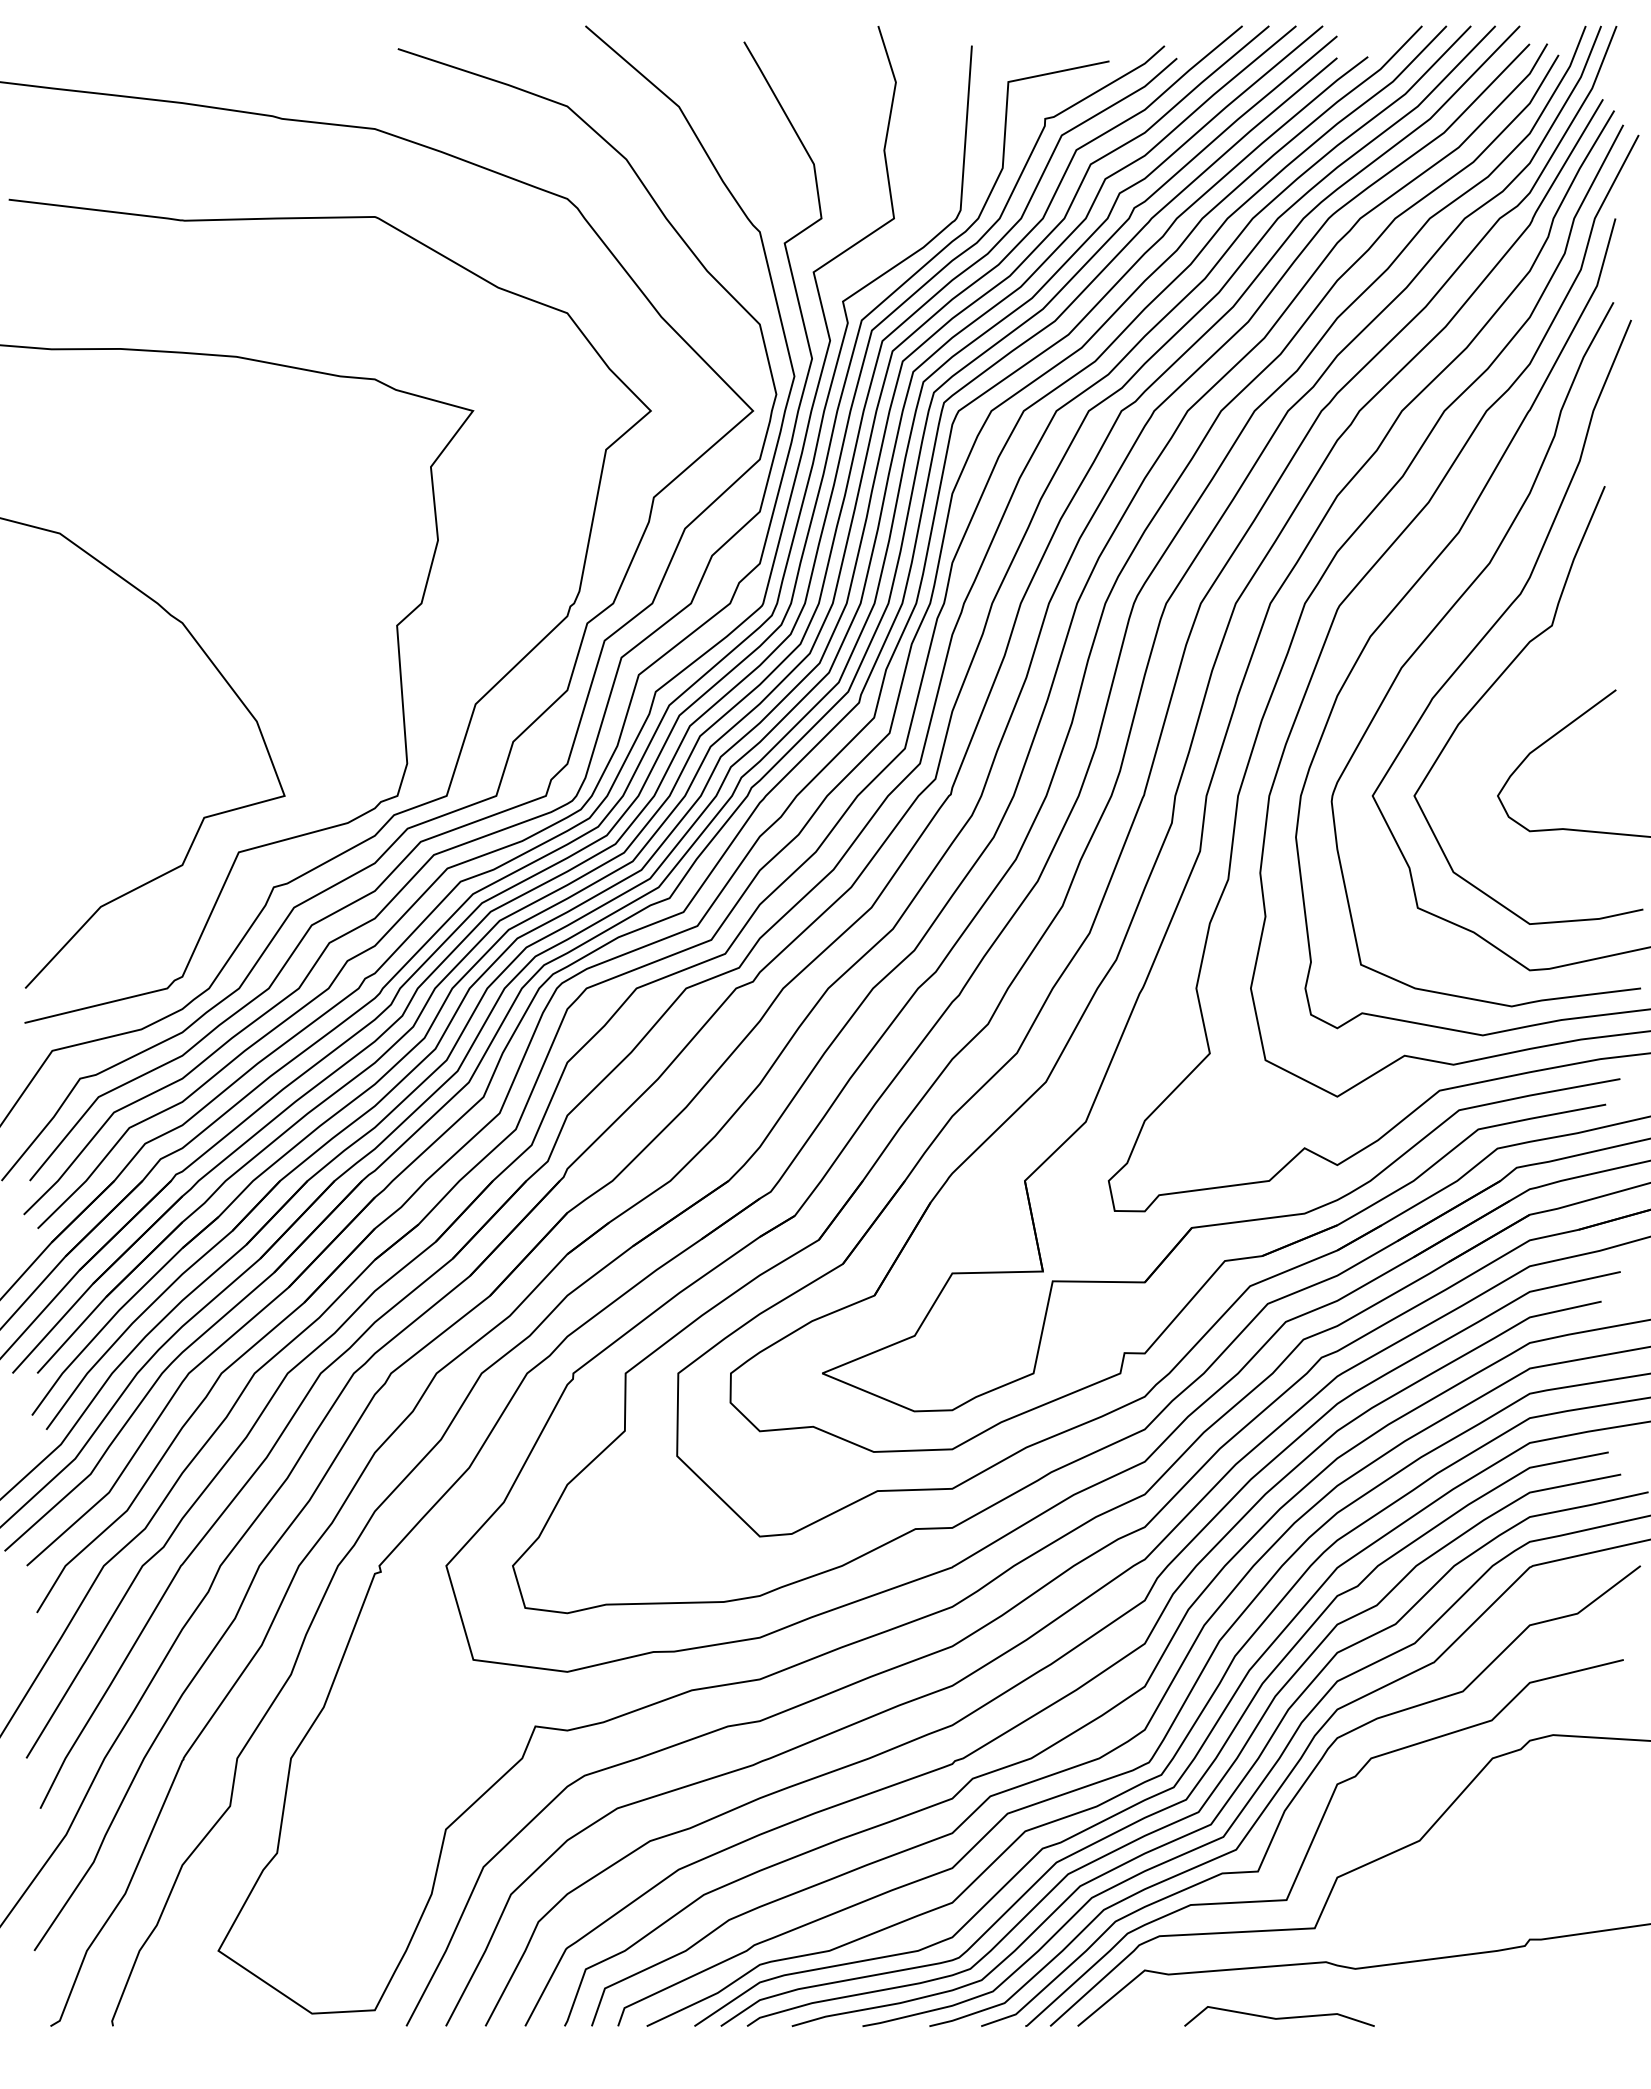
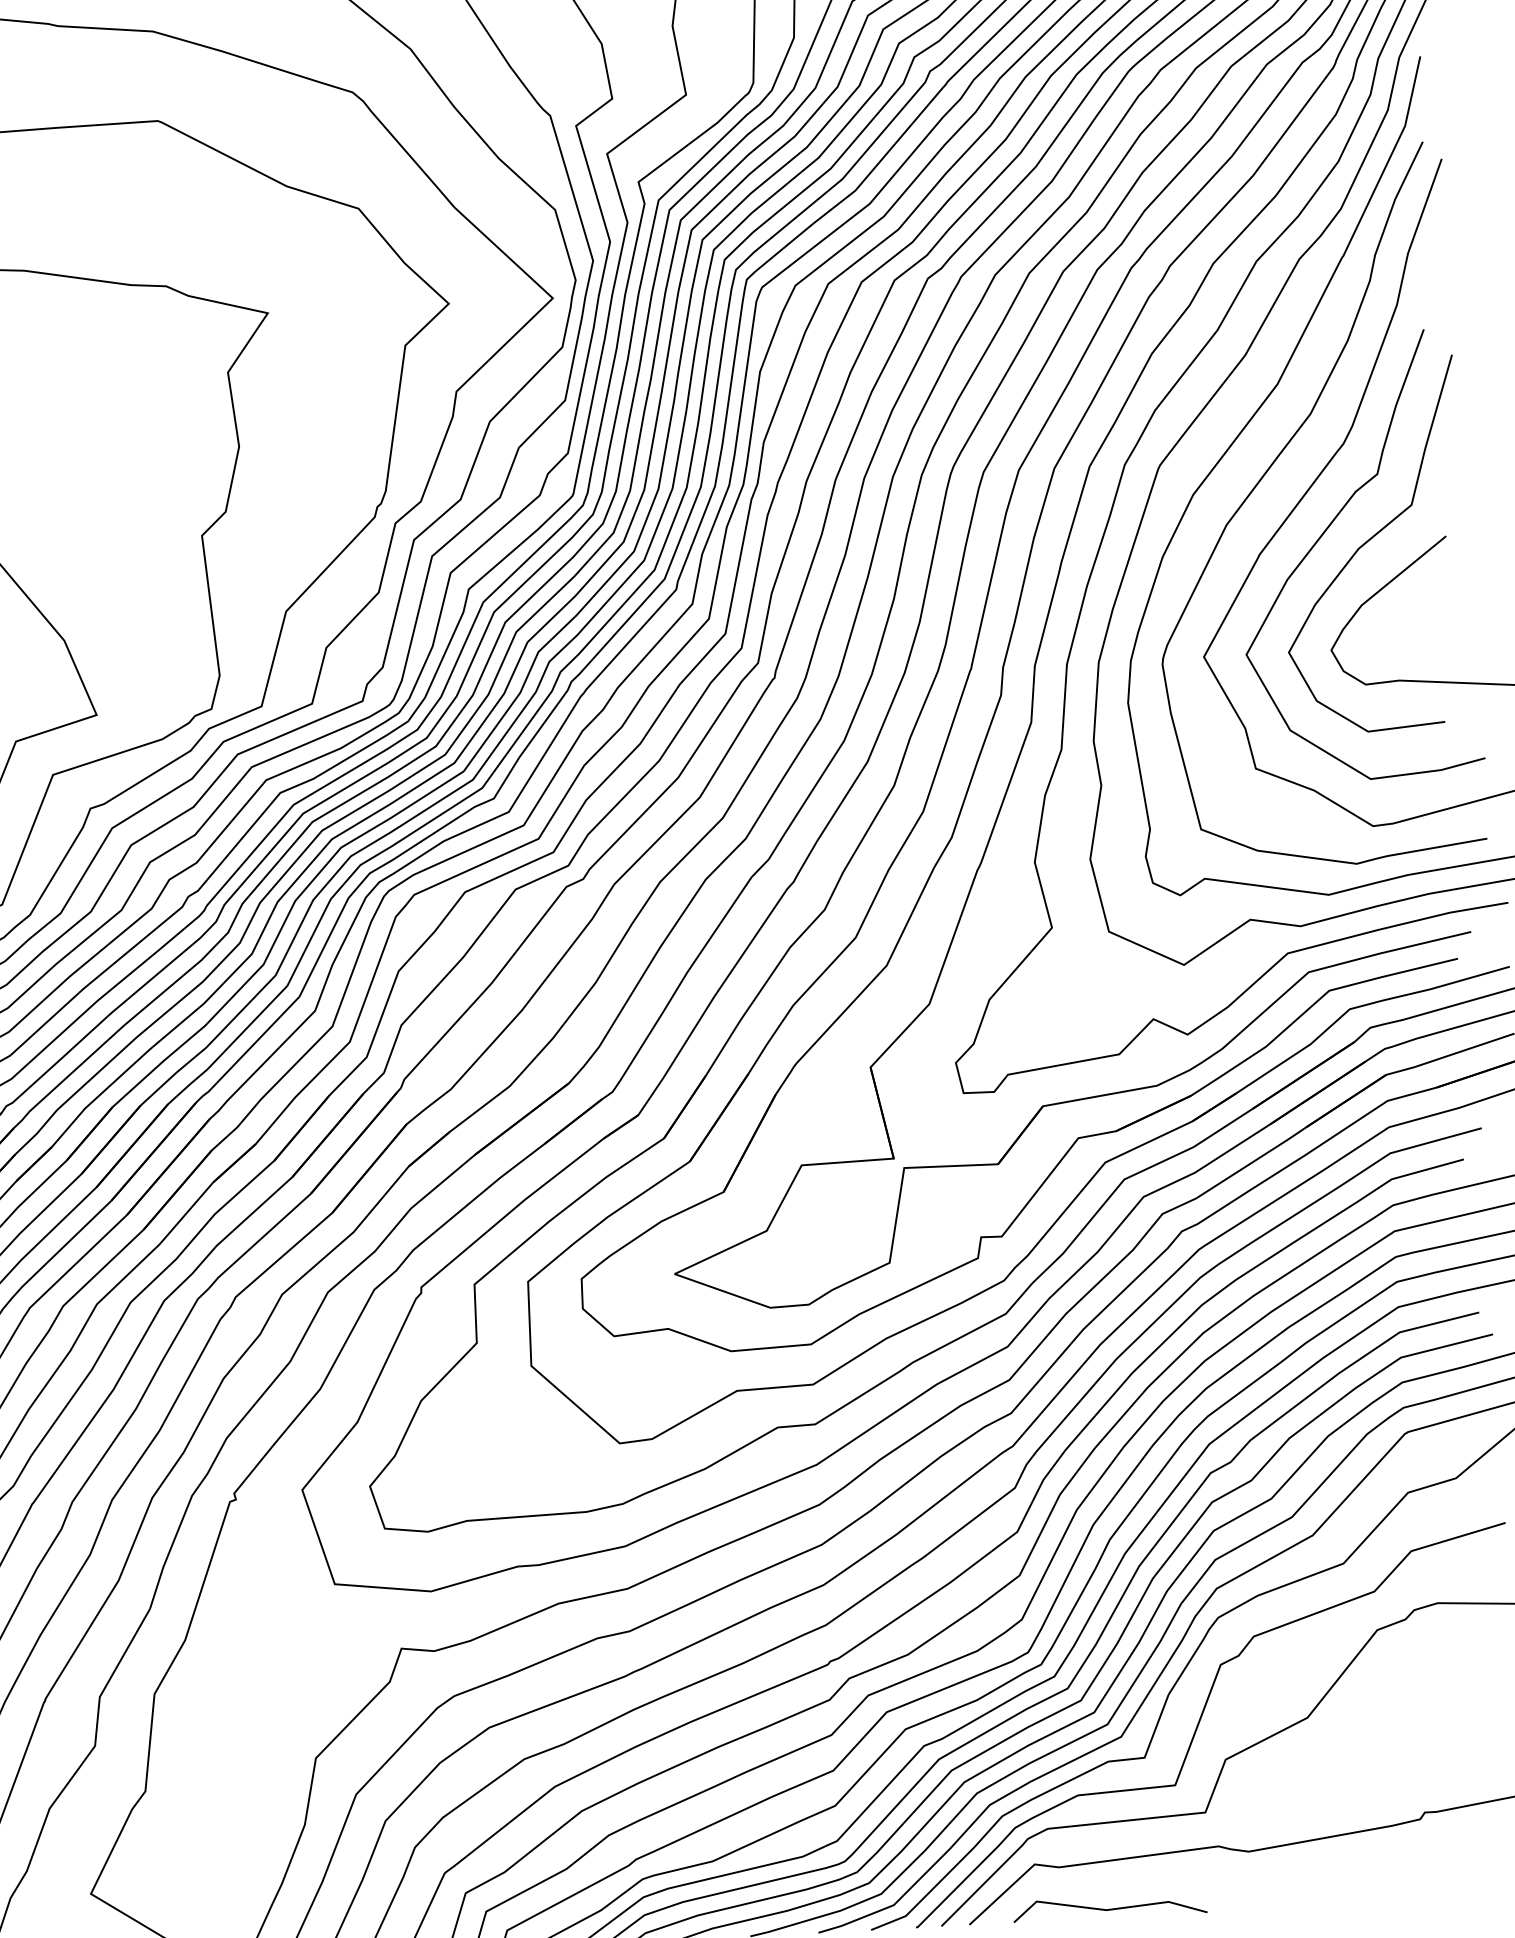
curve: (1540, 691) -> (1369, 541), added
line: (1279, 2017) -> (1110, 1908), moved

